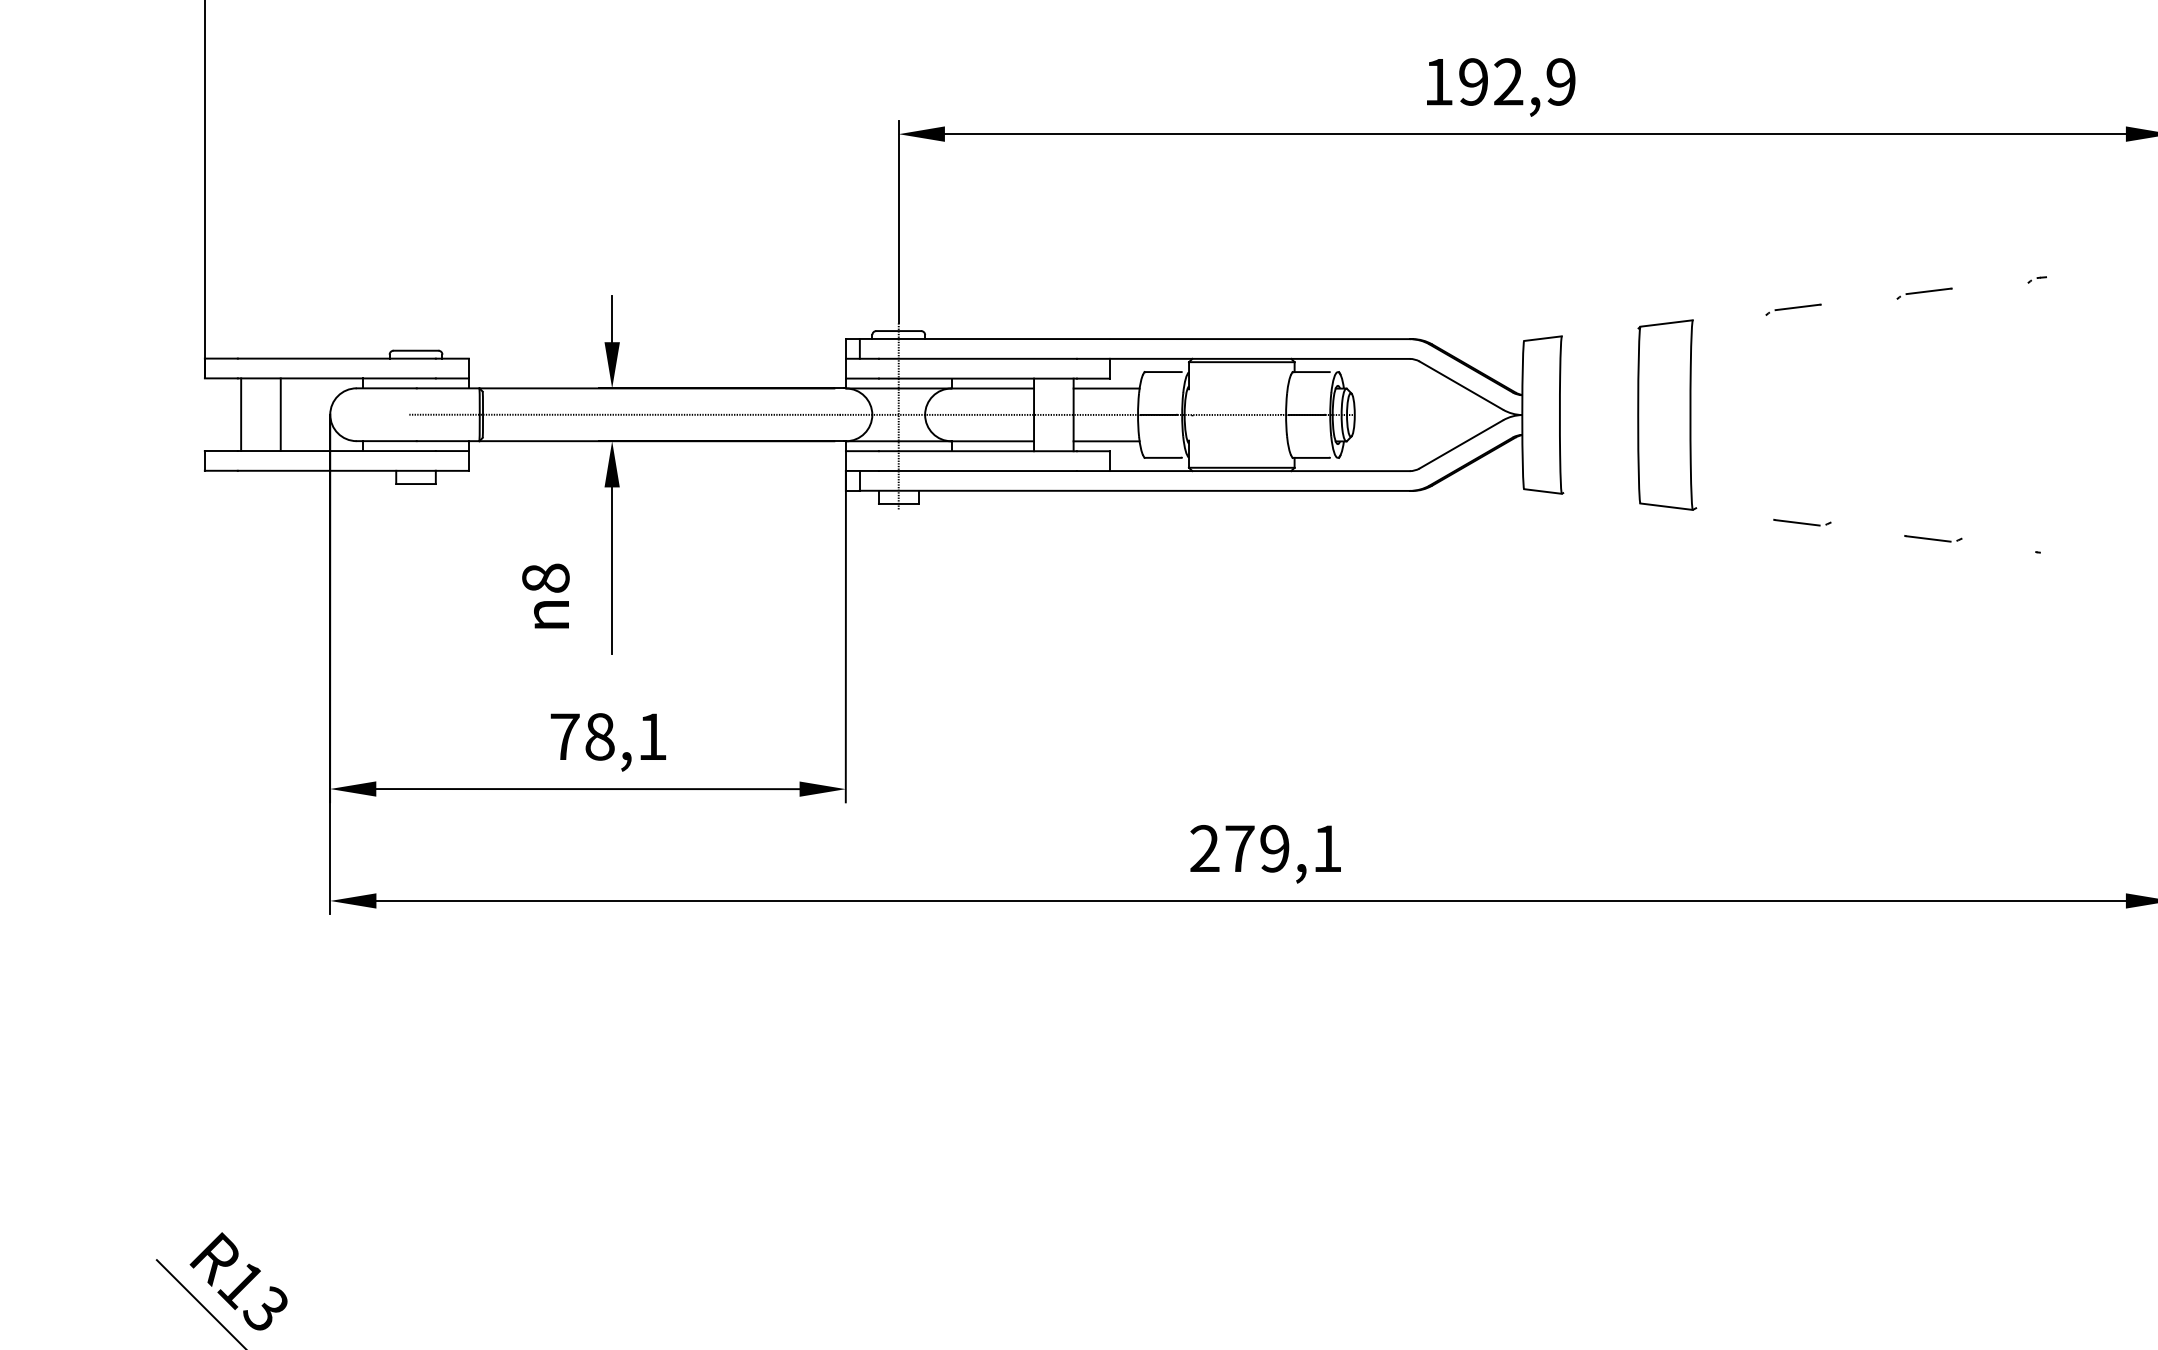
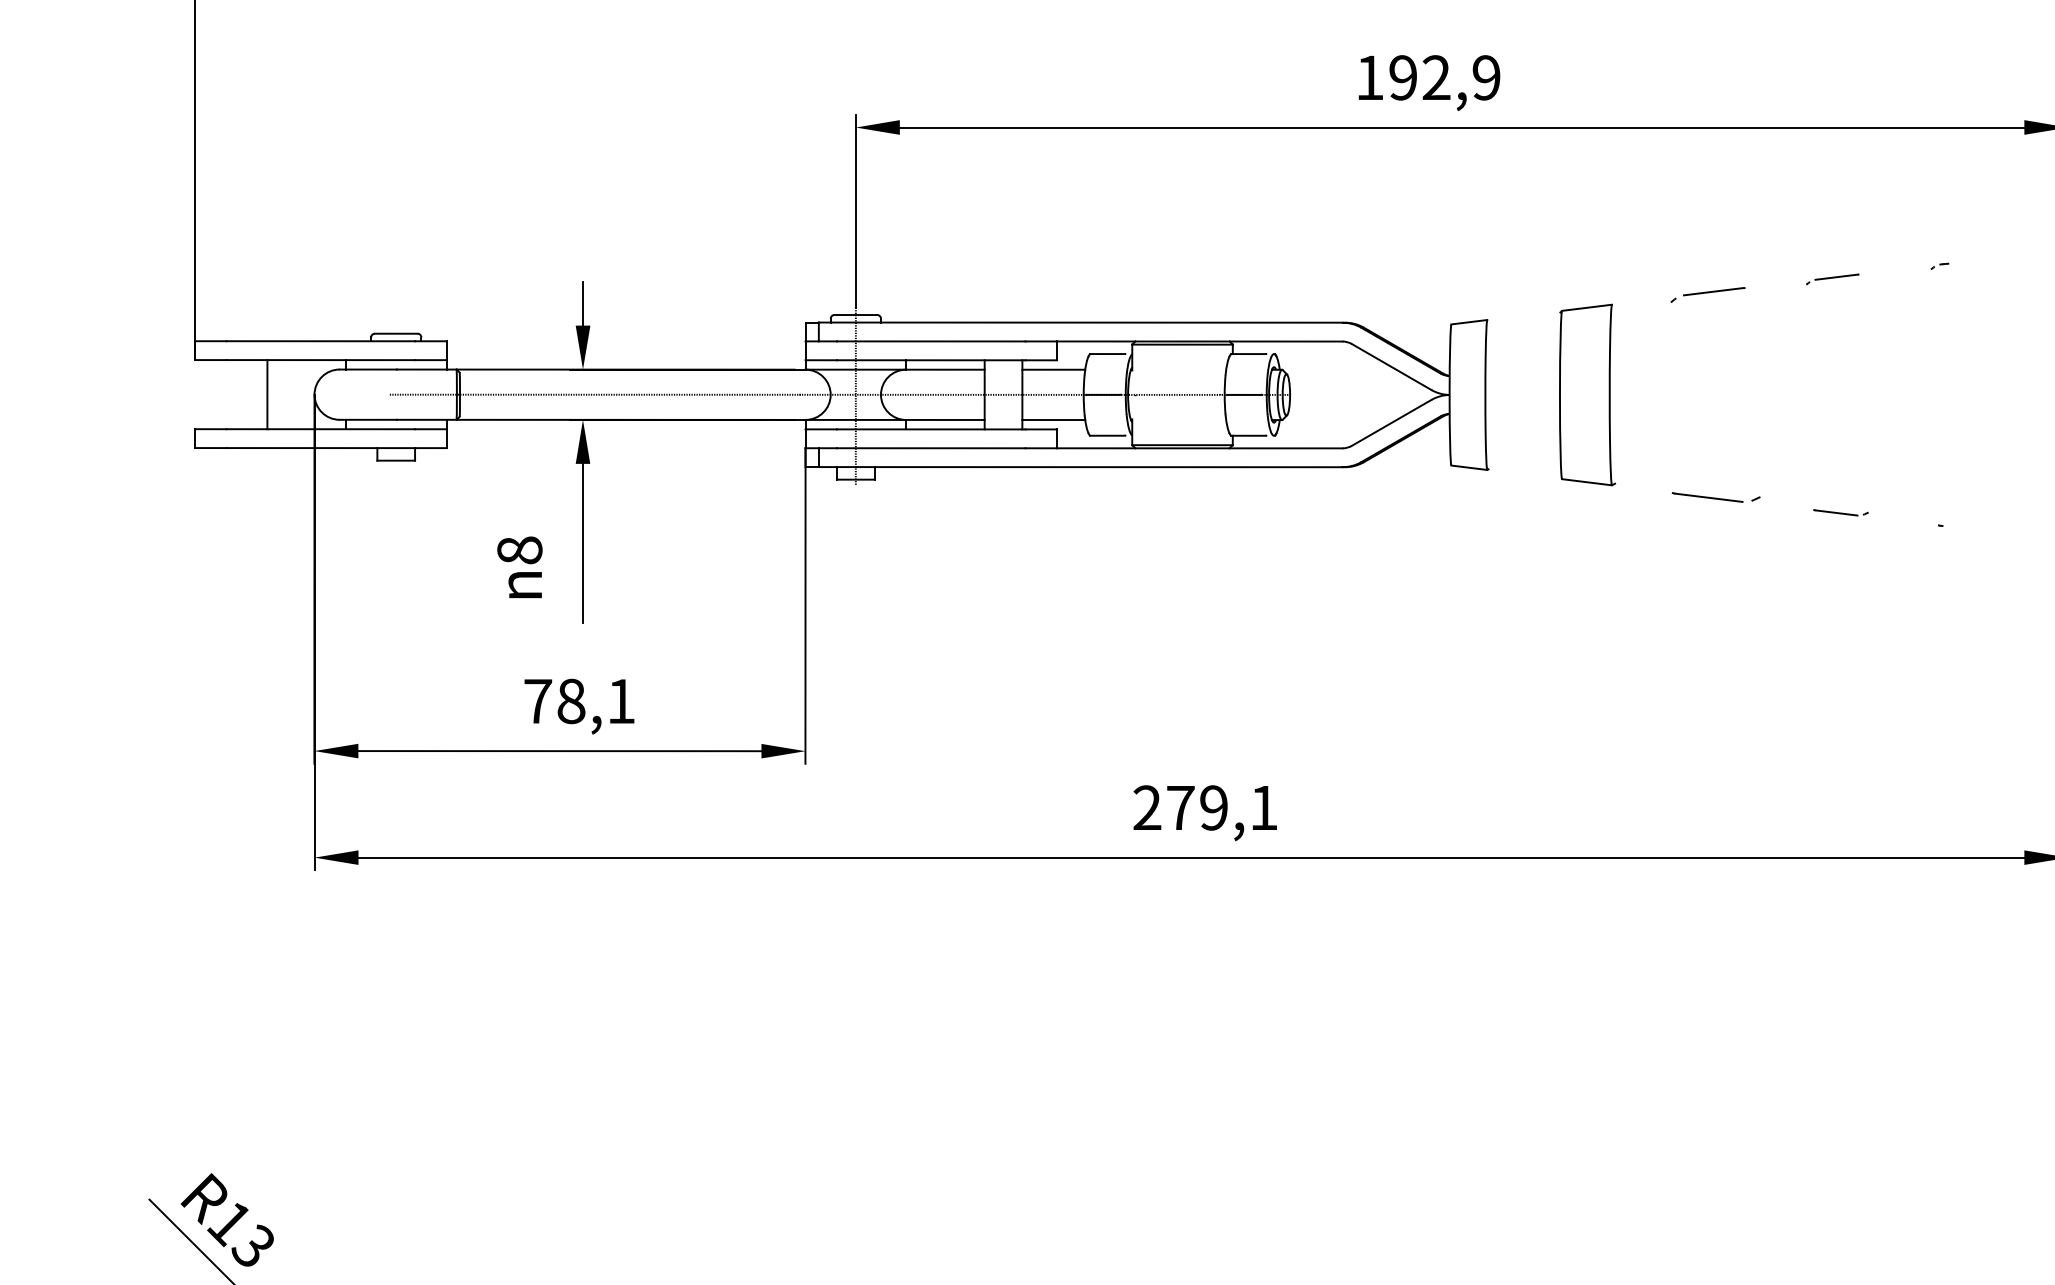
part: (1793, 309) -> (1707, 294), size x1.4
line: (241, 414) -> (230, 394), removed
part: (1802, 522) -> (1716, 497), size x1.6

